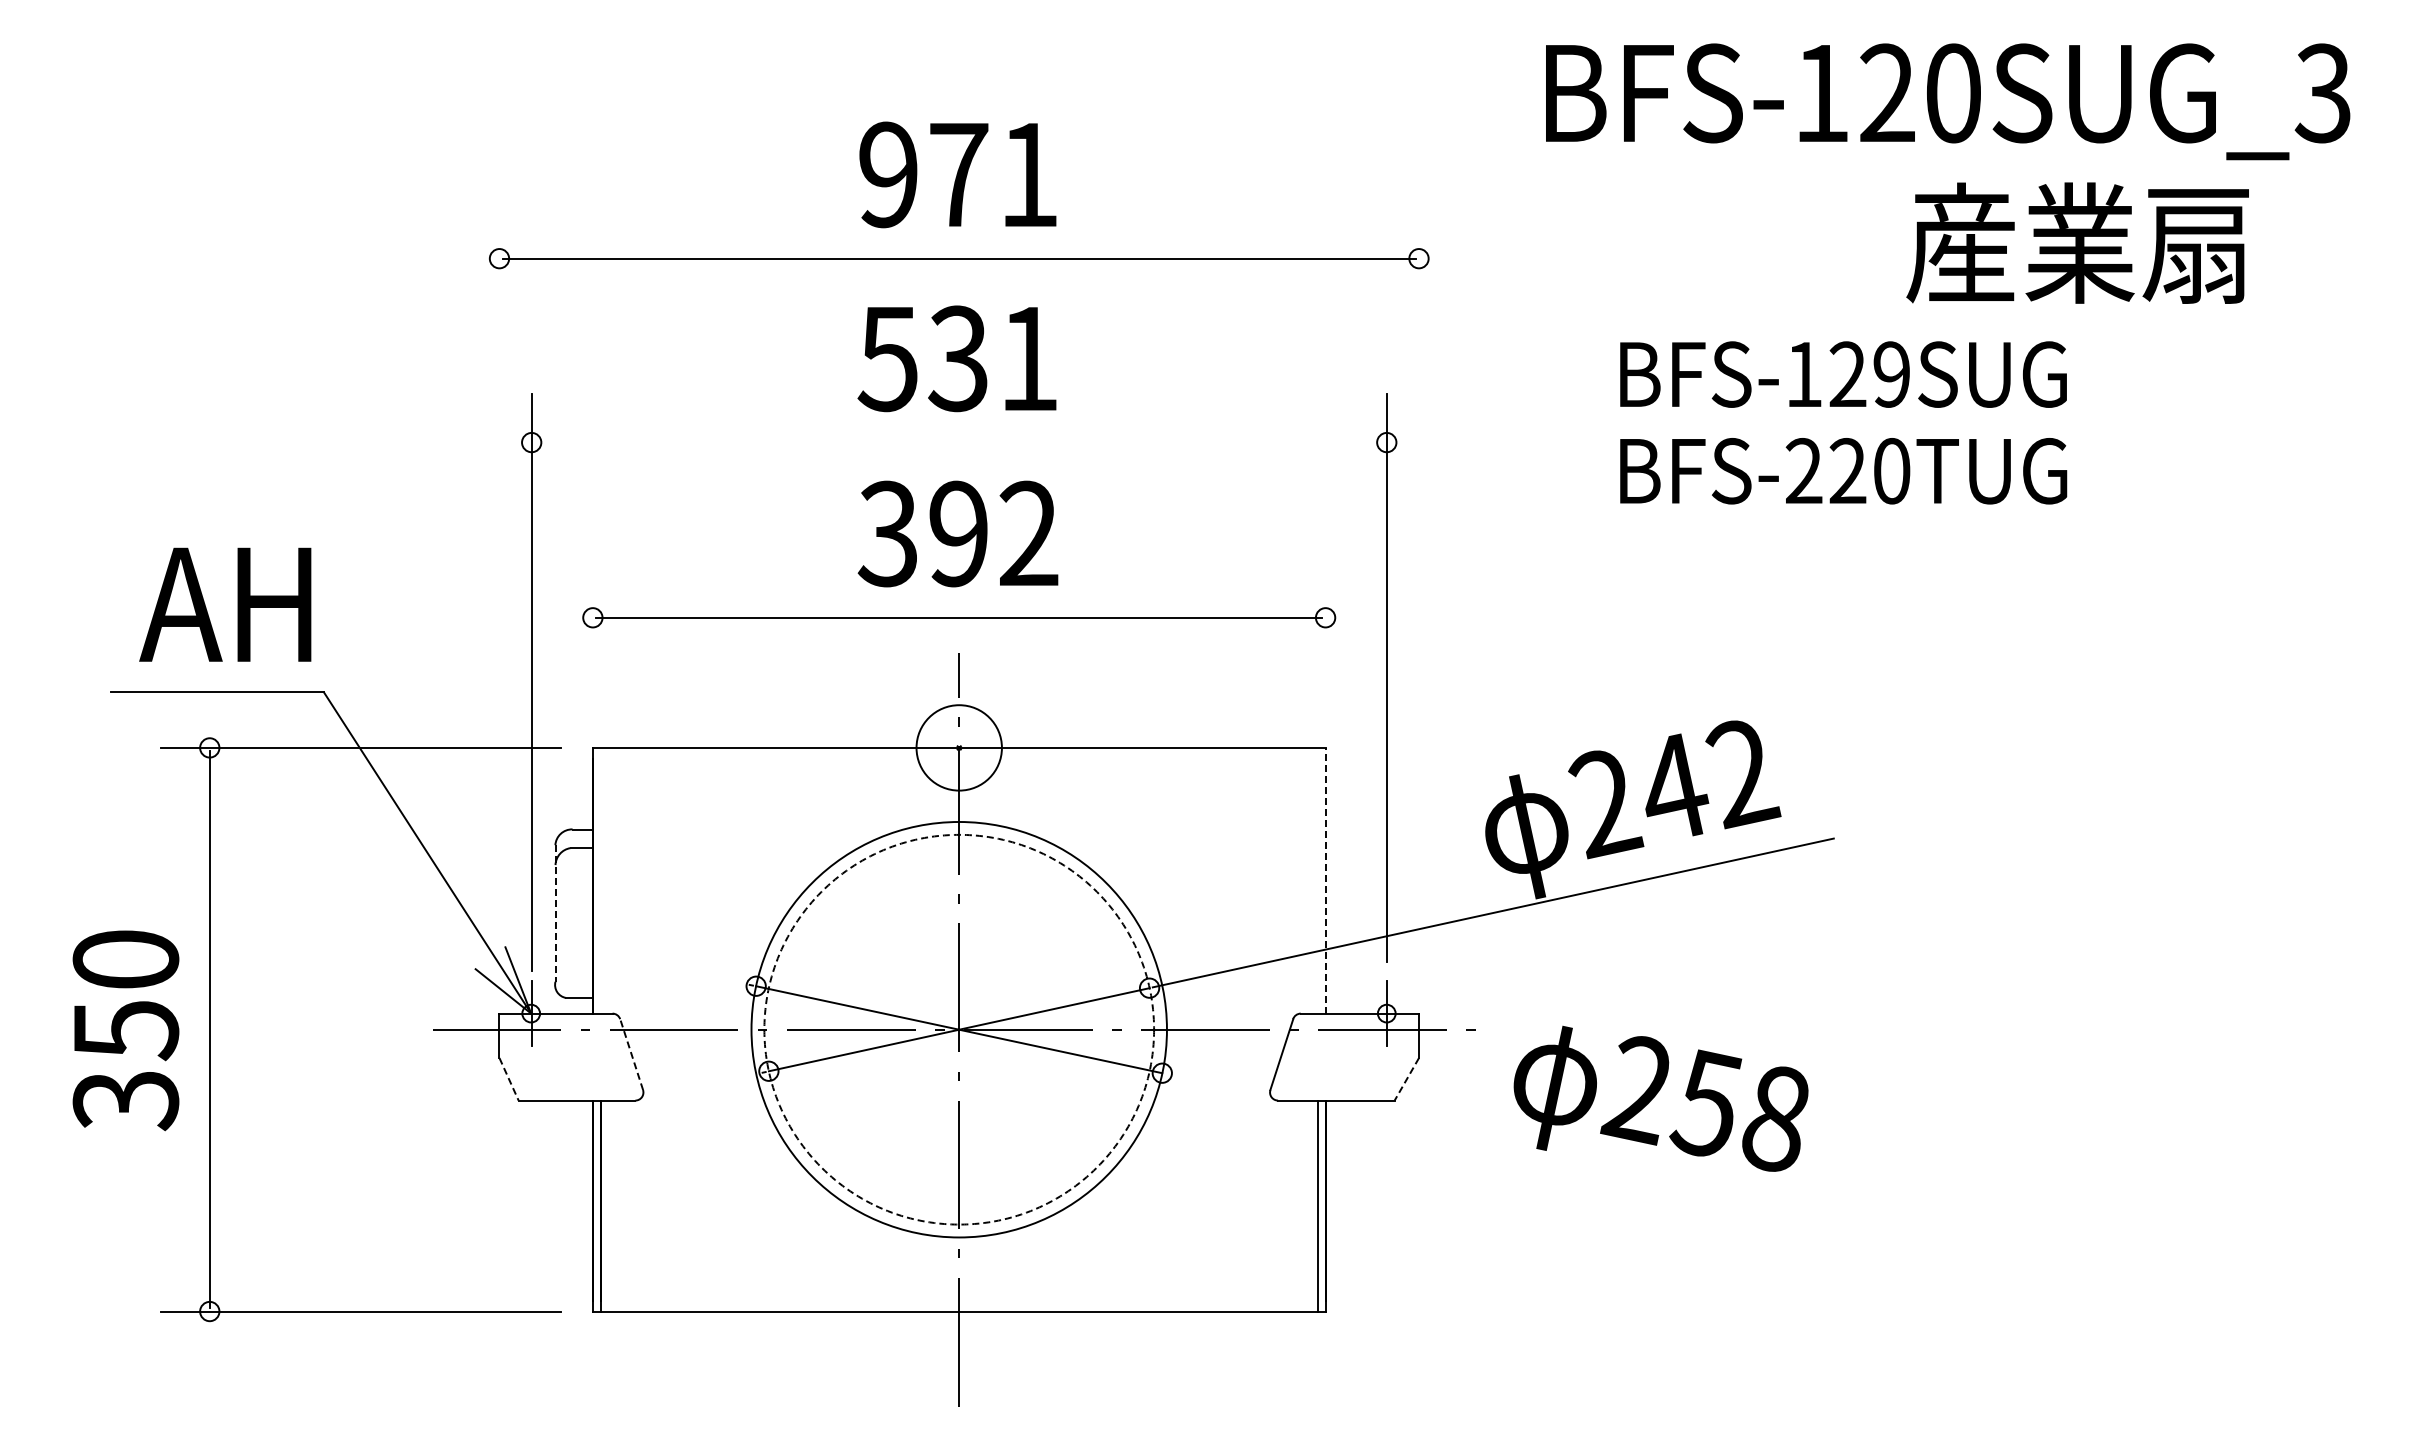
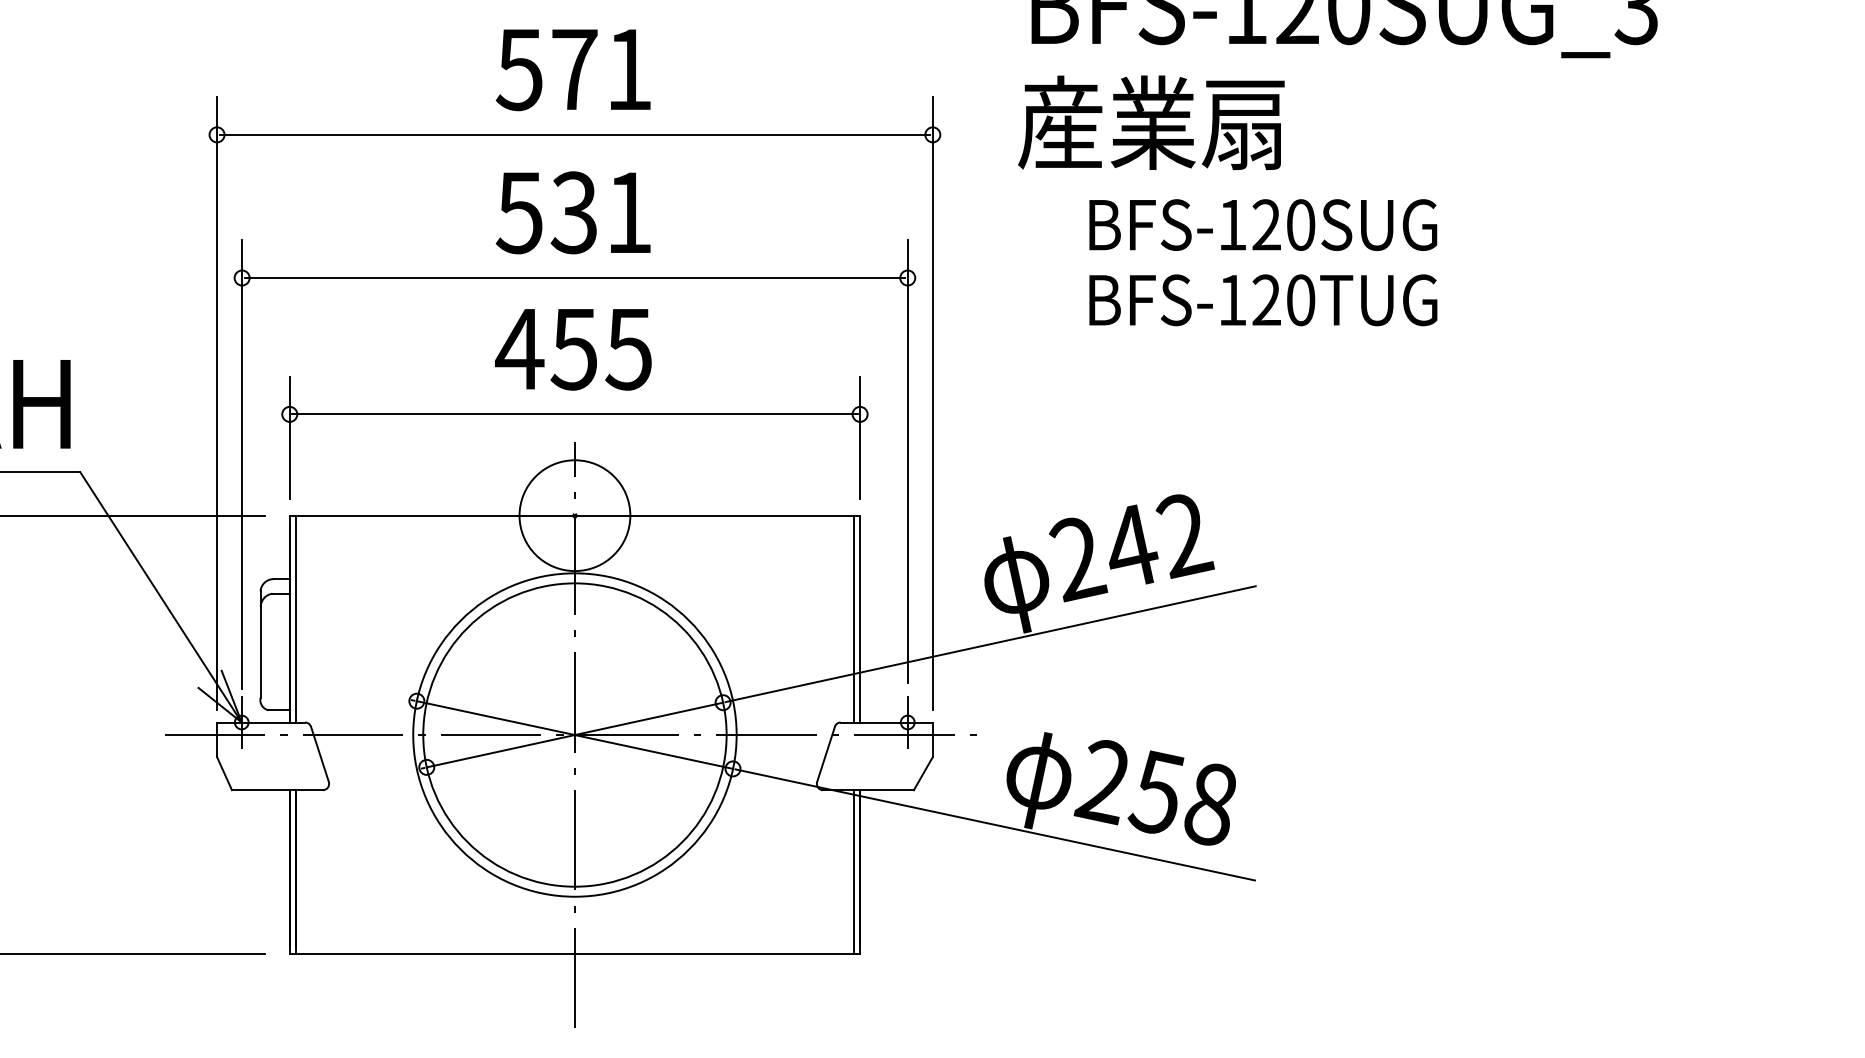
text: (887, 174) -> (519, 69), 971 -> 571
text: (2077, 242) -> (1151, 122), moved
text: (1891, 374) -> (1300, 225), BFS-129SUG -> BFS-120SUG
line: (958, 442) -> (574, 277), added
text: (1803, 470) -> (1232, 299), BFS-220TUG -> BFS-120TUG
text: (957, 533) -> (573, 348), 392 -> 455
line: (499, 603) -> (217, 403), added
line: (1419, 603) -> (933, 403), added
line: (592, 647) -> (289, 437), added
line: (1325, 647) -> (860, 437), added
circle: (959, 747) -> (575, 515), size x1.67
line: (600, 880) -> (295, 618), added
line: (1317, 880) -> (853, 618), added
line: (1325, 880) -> (860, 618), dashed -> solid
line: (555, 913) -> (260, 644), dashed -> solid
circle: (959, 1029) -> (575, 734), dashed -> solid
line: (631, 1054) -> (319, 754), dashed -> solid
line: (509, 1079) -> (224, 773), dashed -> solid
line: (1406, 1079) -> (923, 773), dashed -> solid
line: (1498, 1144) -> (994, 824), added

